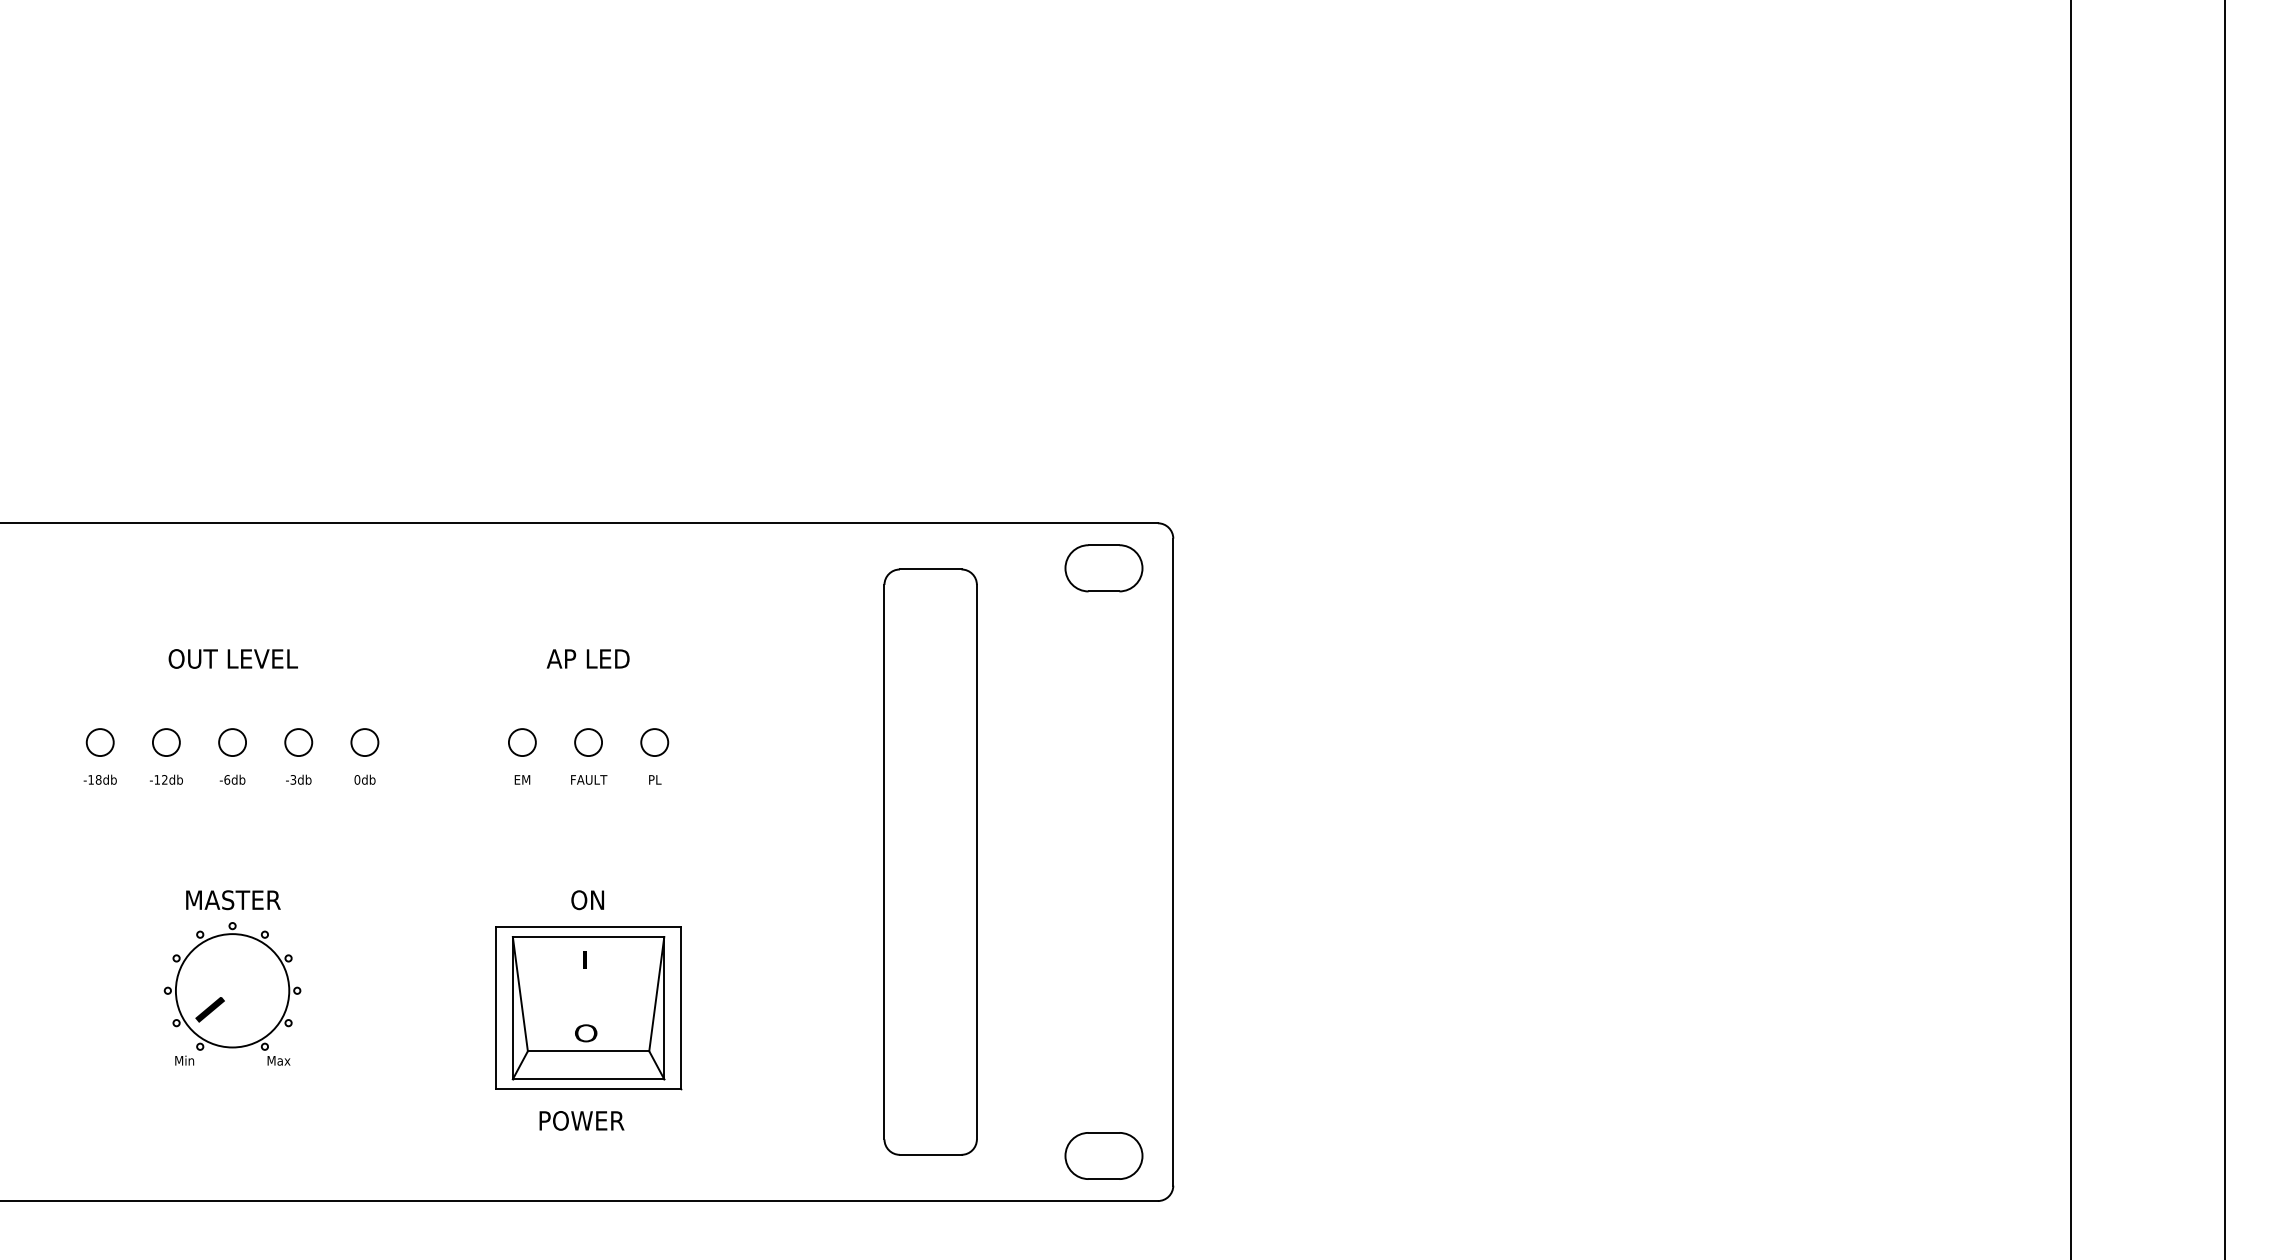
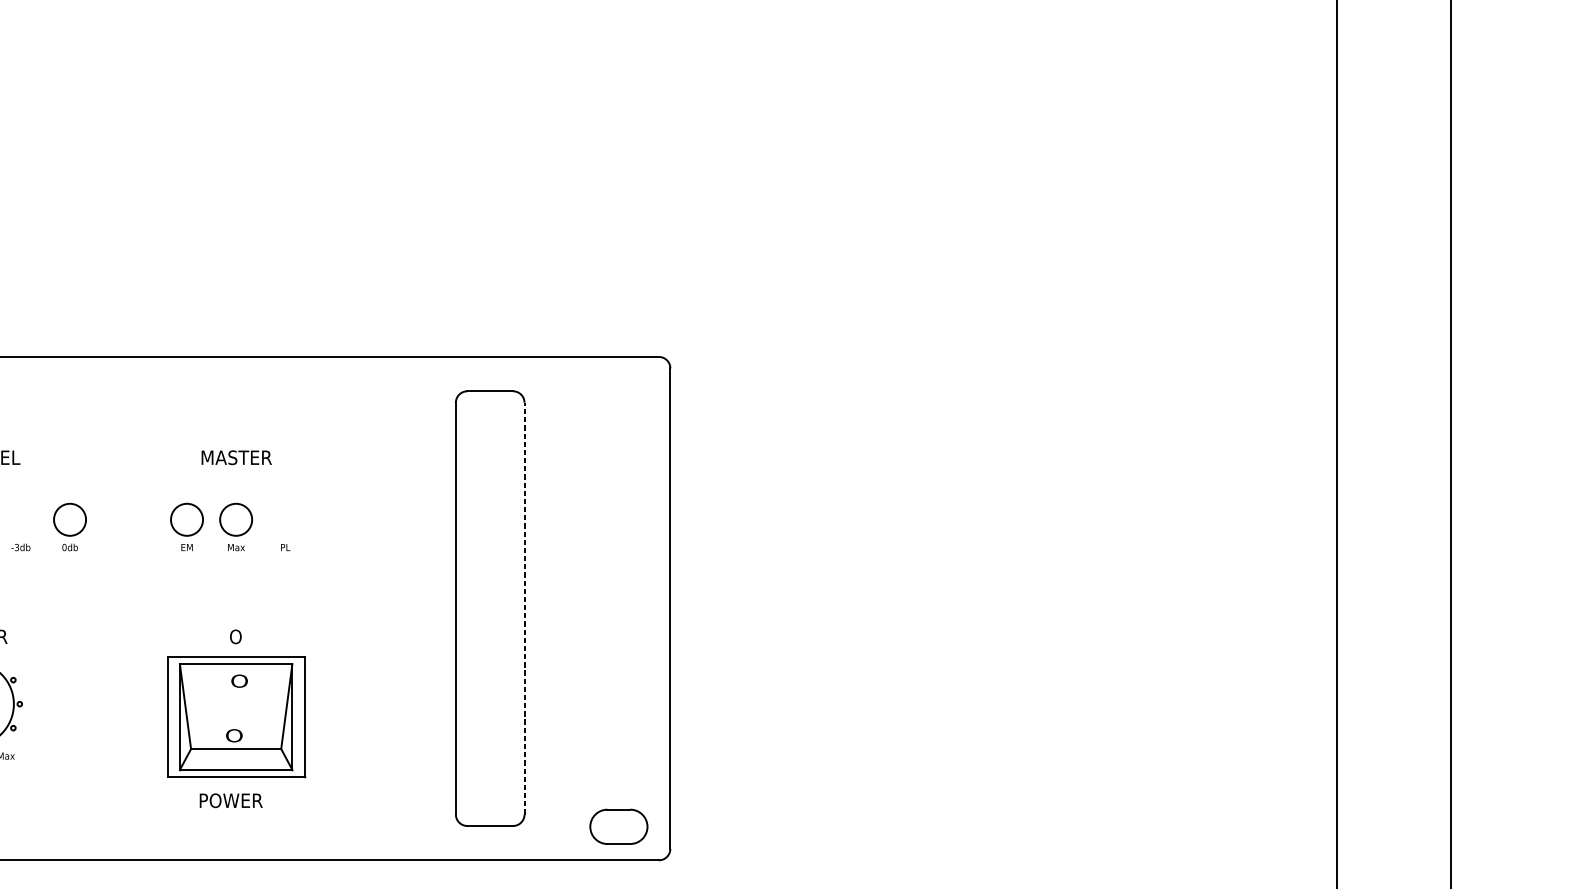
part: (1103, 568) -> (618, 390), removed
text: (589, 658) -> (236, 457), AP LED -> MASTER
circle: (298, 742) -> (20, 519), removed
circle: (364, 742) -> (69, 519), size x1.6
circle: (521, 742) -> (186, 519), size x1.6
circle: (588, 742) -> (236, 519), size x1.6
circle: (654, 742) -> (285, 519), removed
text: (589, 779) -> (236, 547), FAULT -> Max
line: (976, 861) -> (524, 608), solid -> dashed
text: (587, 900) -> (235, 637), ON -> O
text: (593, 959) -> (239, 680), I -> O

